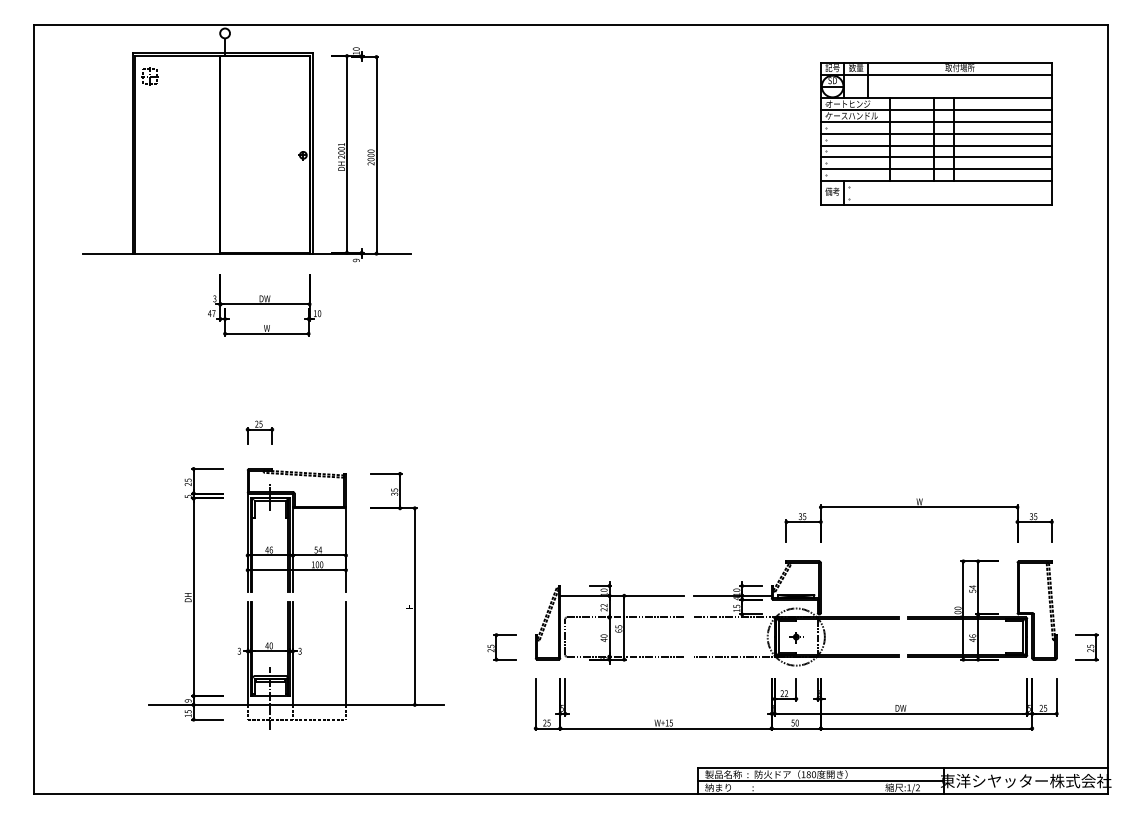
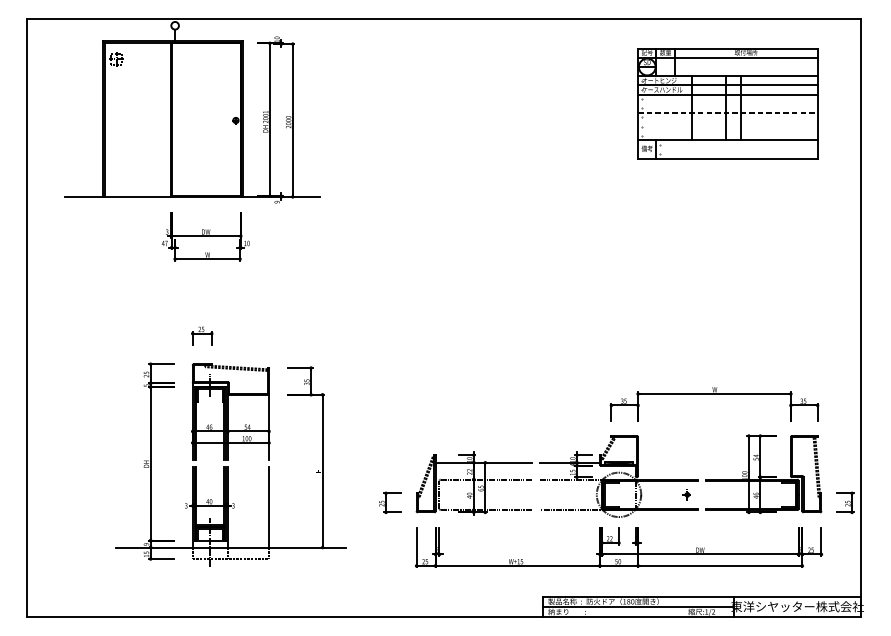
line: (935, 133) -> (727, 103), removed
line: (936, 145) -> (727, 112), solid -> dashed
line: (935, 157) -> (727, 122), removed
line: (935, 169) -> (727, 131), removed
part: (796, 637) -> (687, 495), moved

